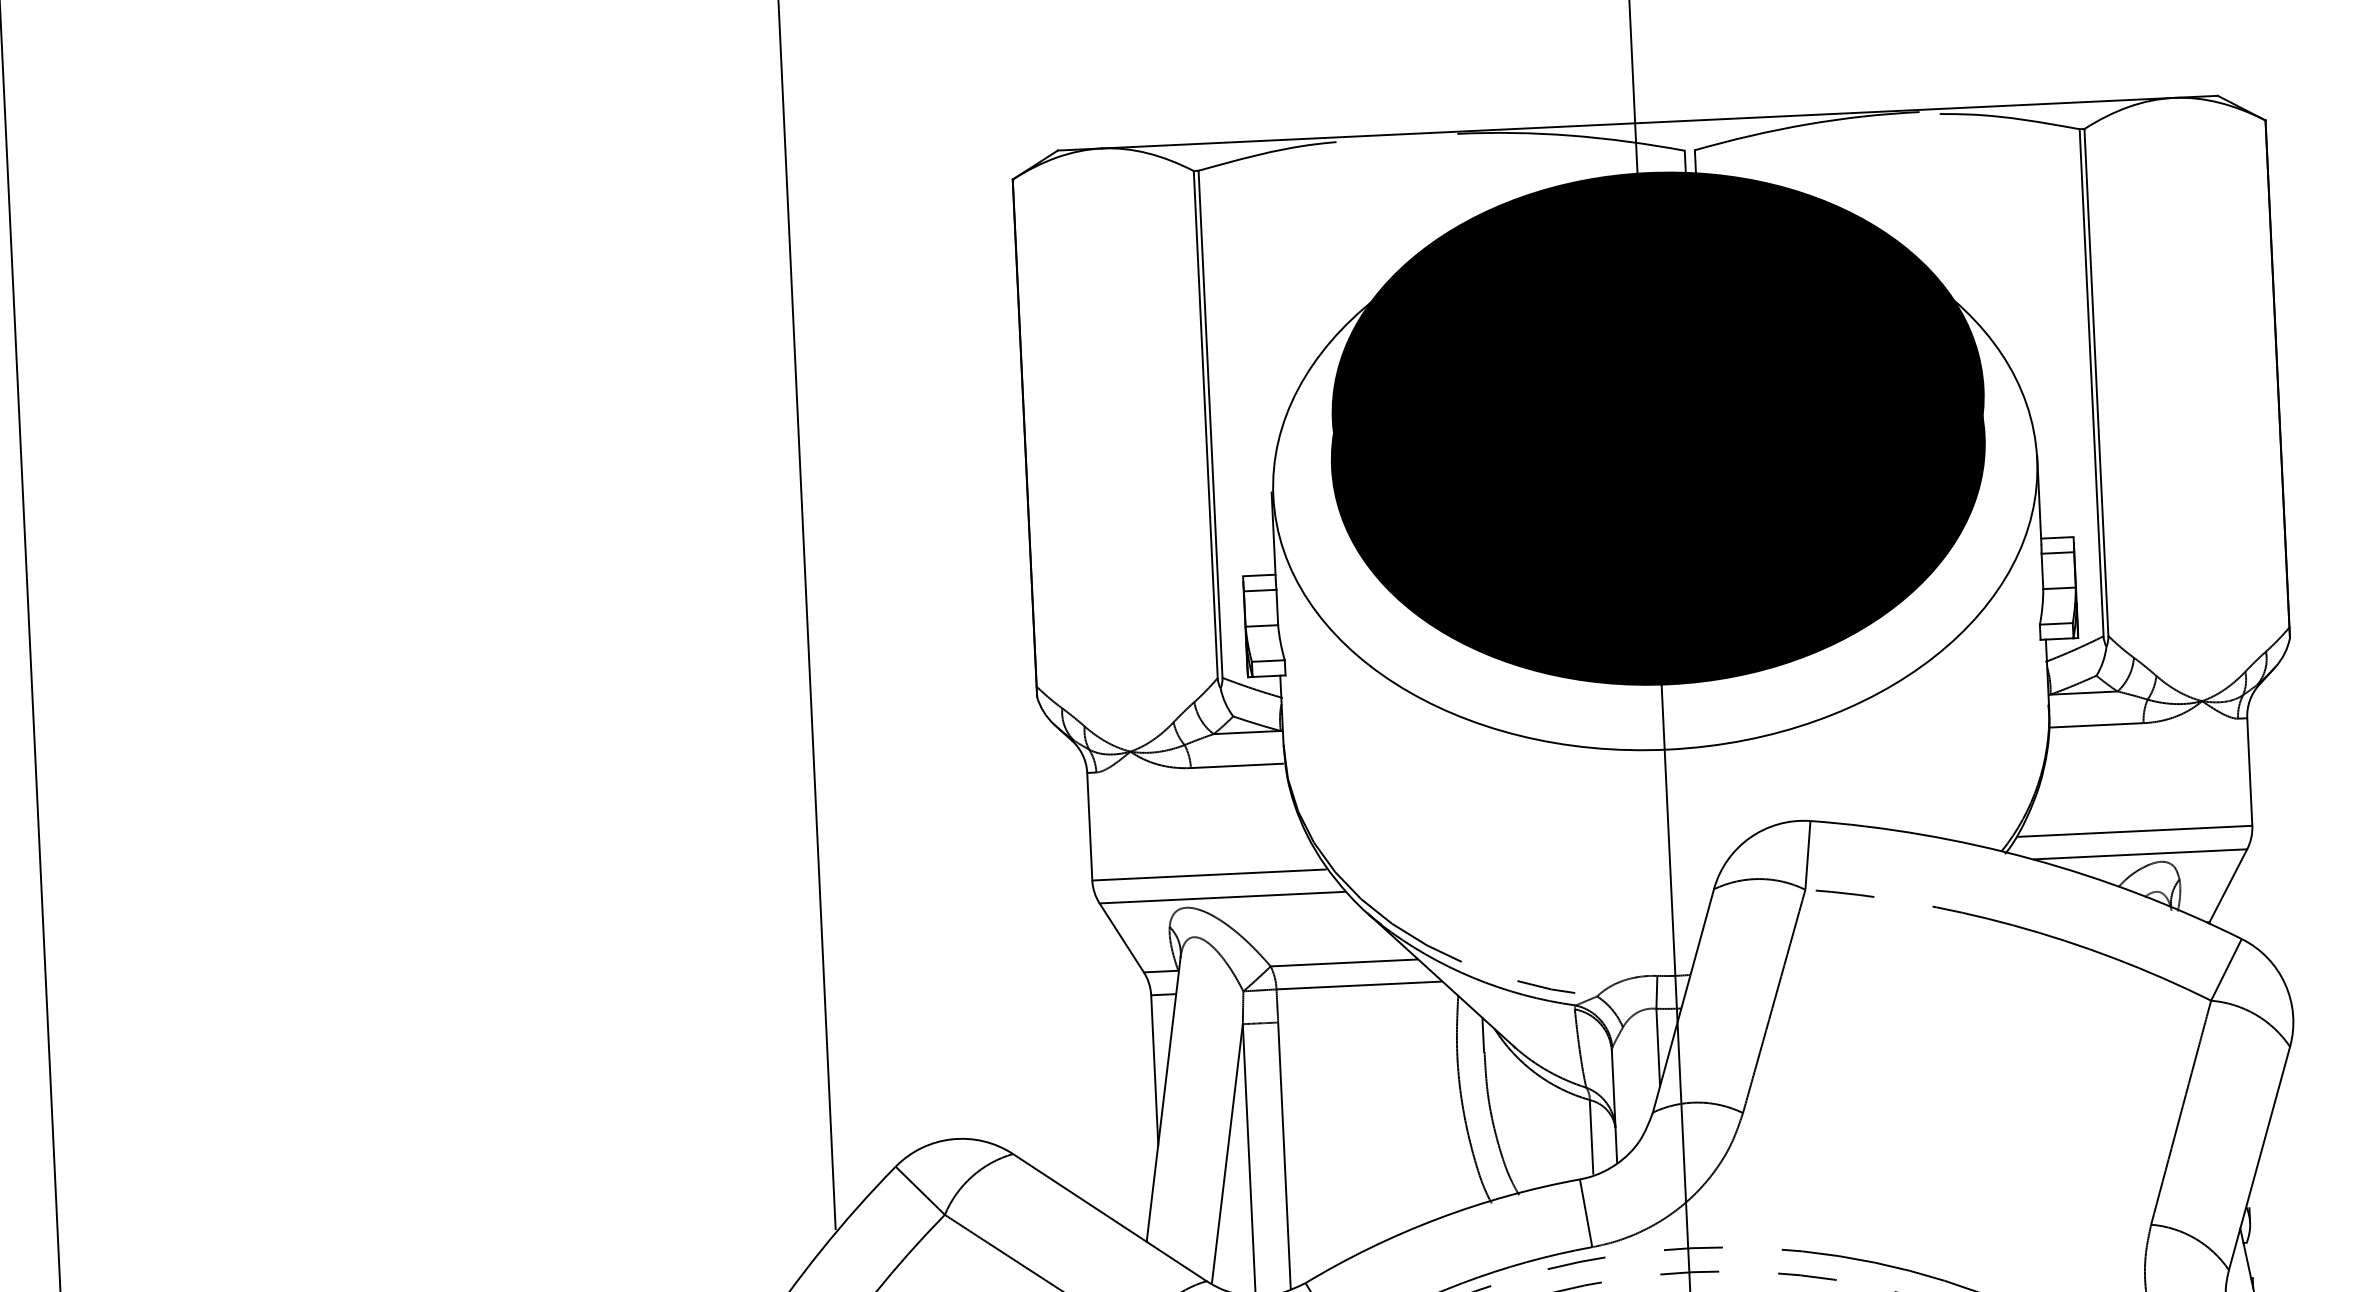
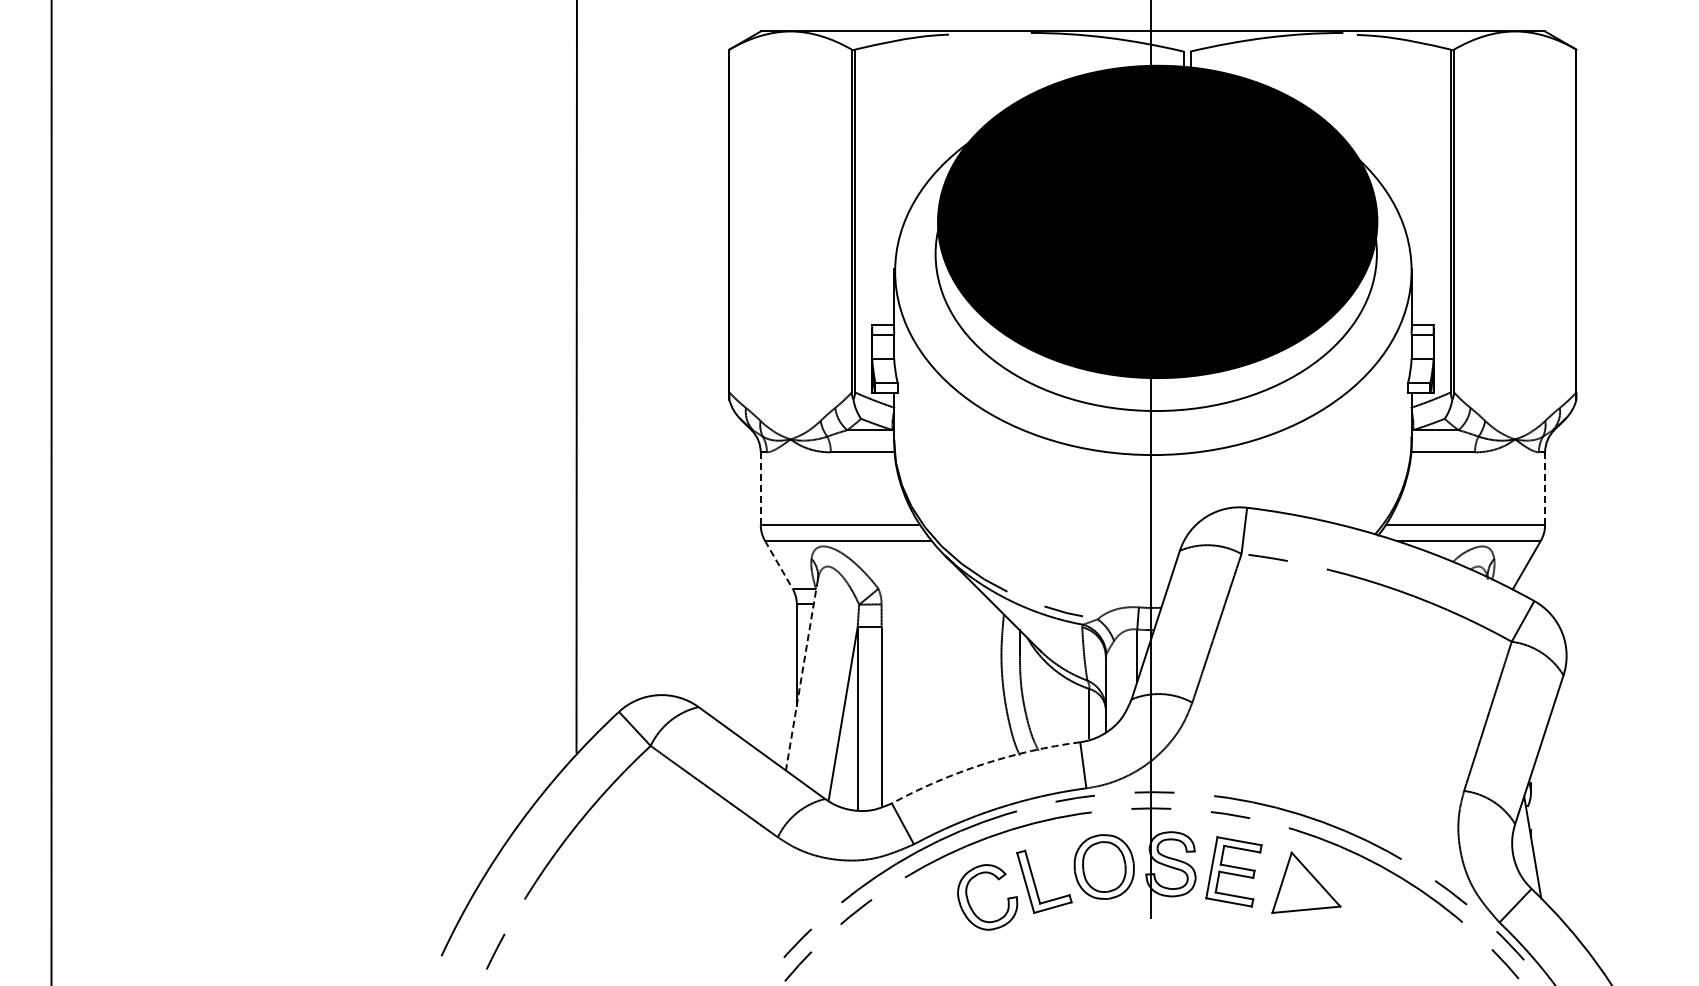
fill: (1657, 451) -> (1155, 253), removed
line: (2250, 771) -> (1545, 488), solid -> dashed
line: (1089, 827) -> (760, 489), solid -> dashed
line: (1121, 937) -> (778, 564), solid -> dashed
line: (1344, 962) -> (928, 588), removed
line: (1359, 985) -> (937, 604), removed
line: (1163, 1100) -> (801, 675), solid -> dashed
arc: (1438, 1219) -> (983, 764), solid -> dashed

